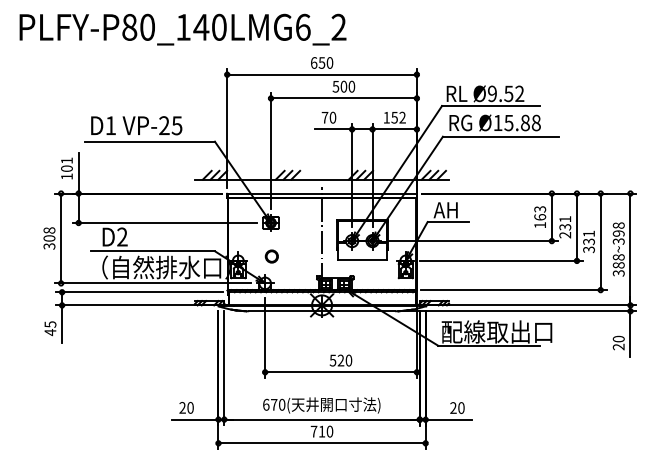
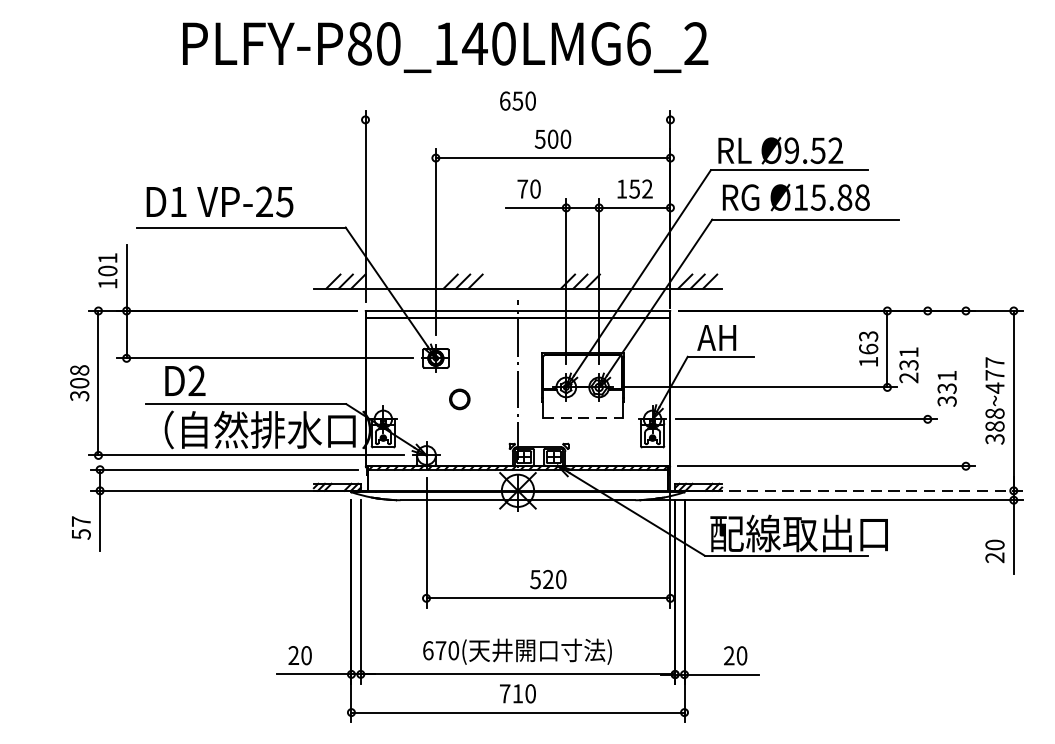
text: (182, 29) -> (444, 47), moved
line: (321, 74) -> (517, 119), removed
line: (576, 226) -> (927, 363), removed
text: (618, 233) -> (994, 375), 388~398 -> 388~477
line: (600, 241) -> (965, 388), removed
circle: (271, 256) -> (459, 399), moved
line: (362, 260) -> (582, 418), solid -> dashed
line: (534, 305) -> (859, 490), solid -> dashed
text: (50, 328) -> (81, 527), 45 -> 57

